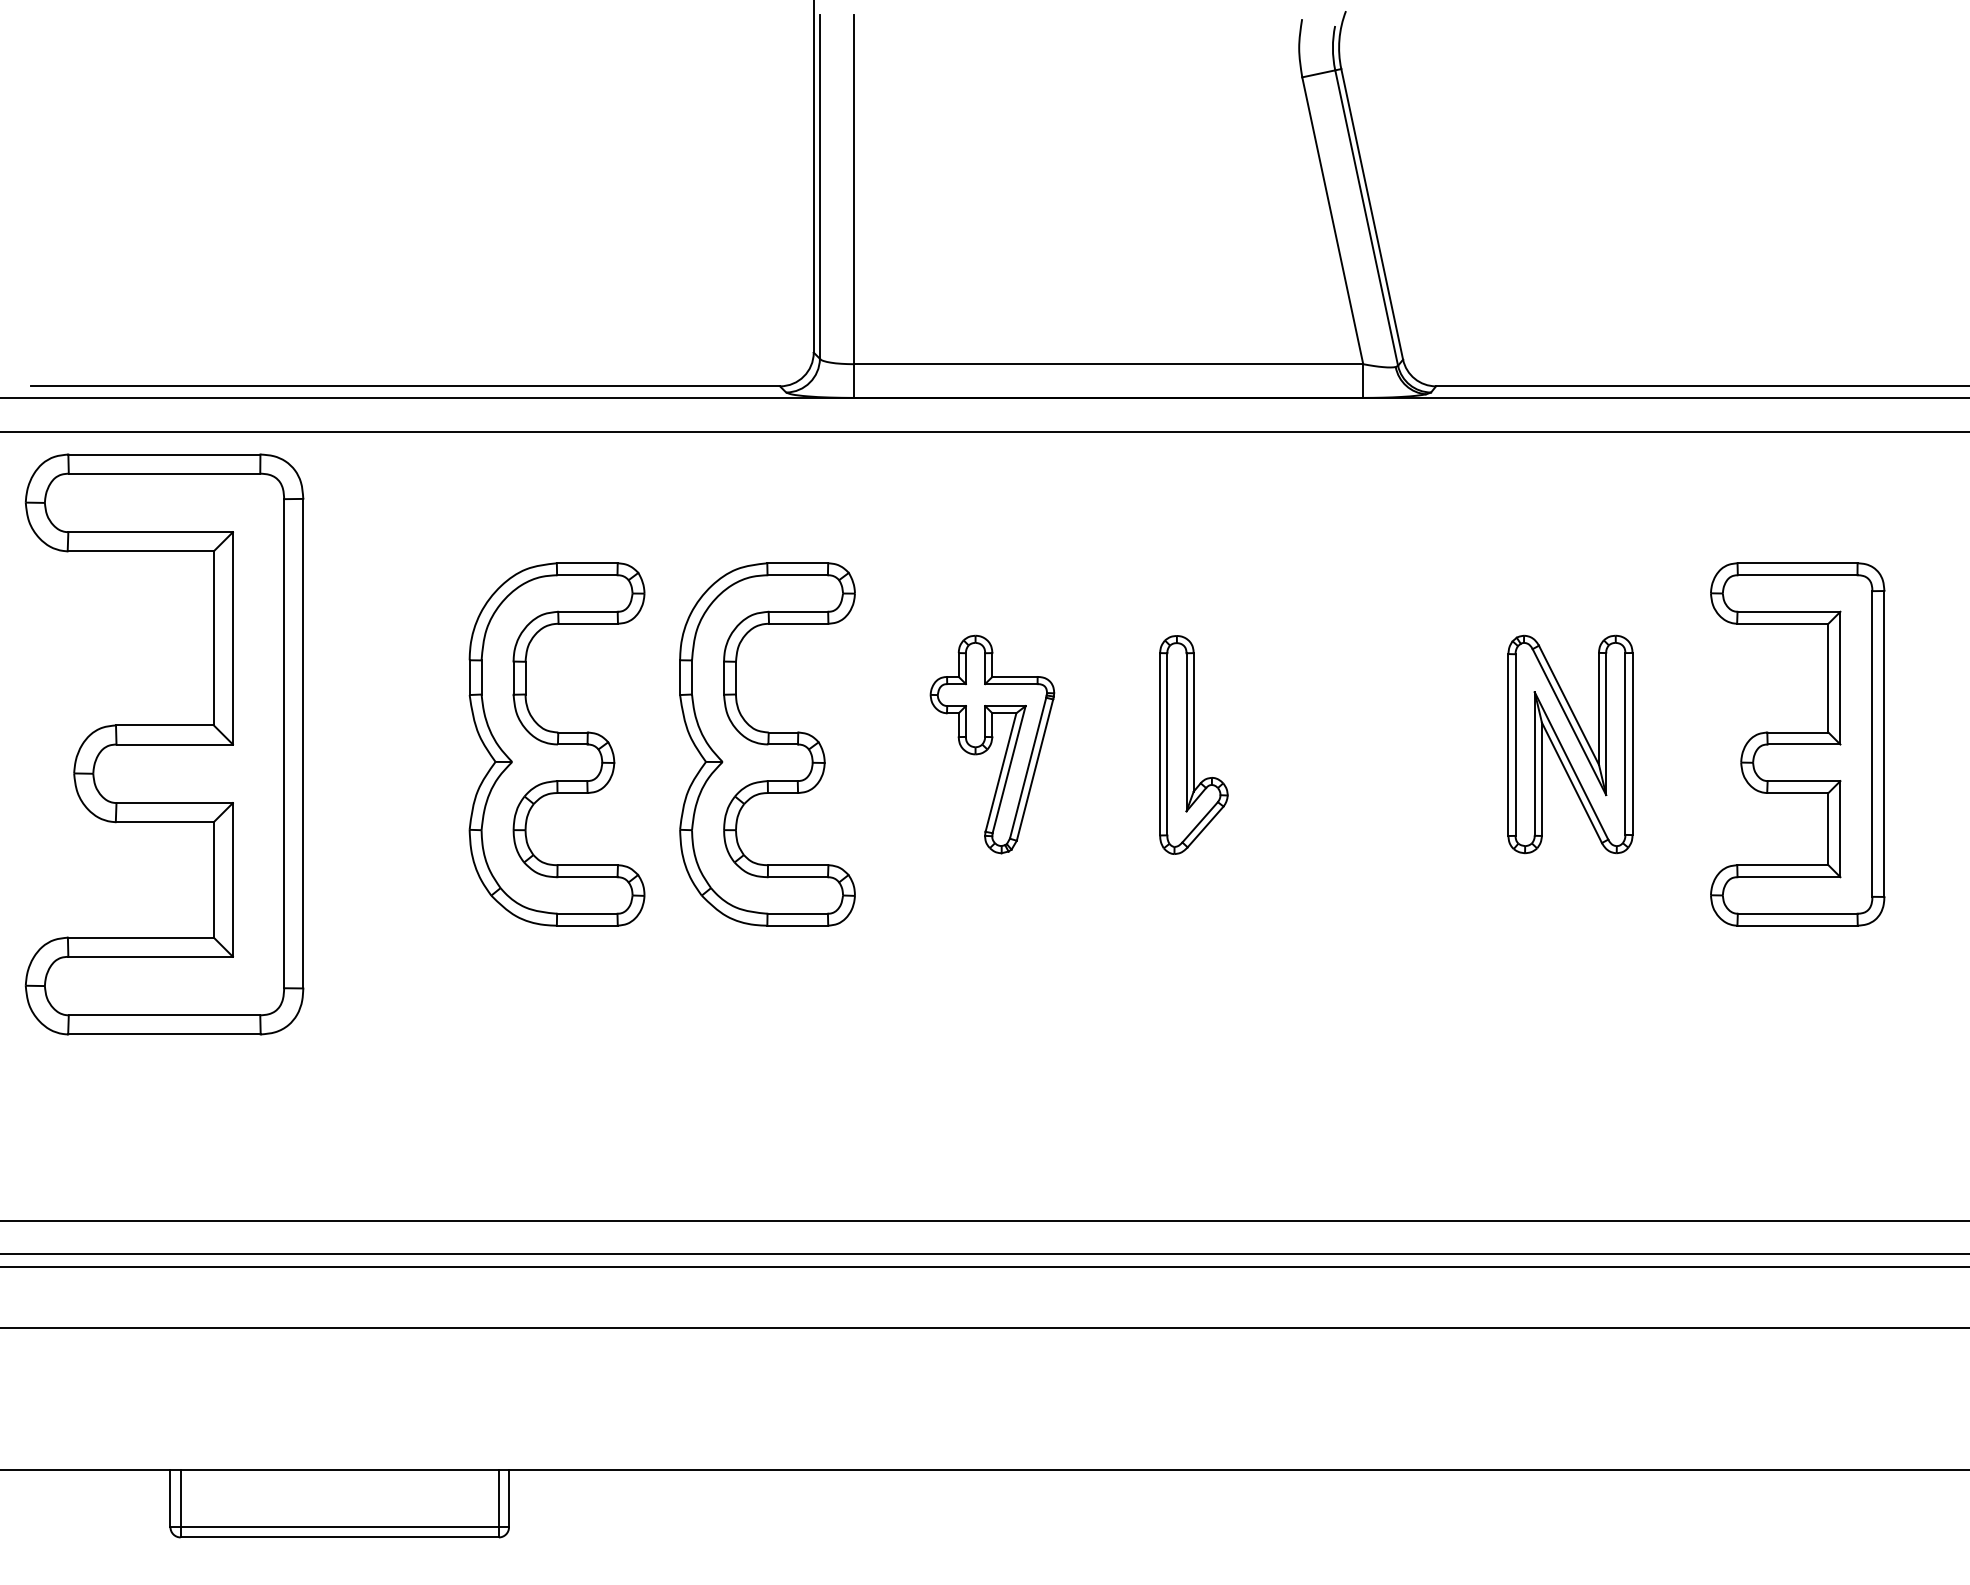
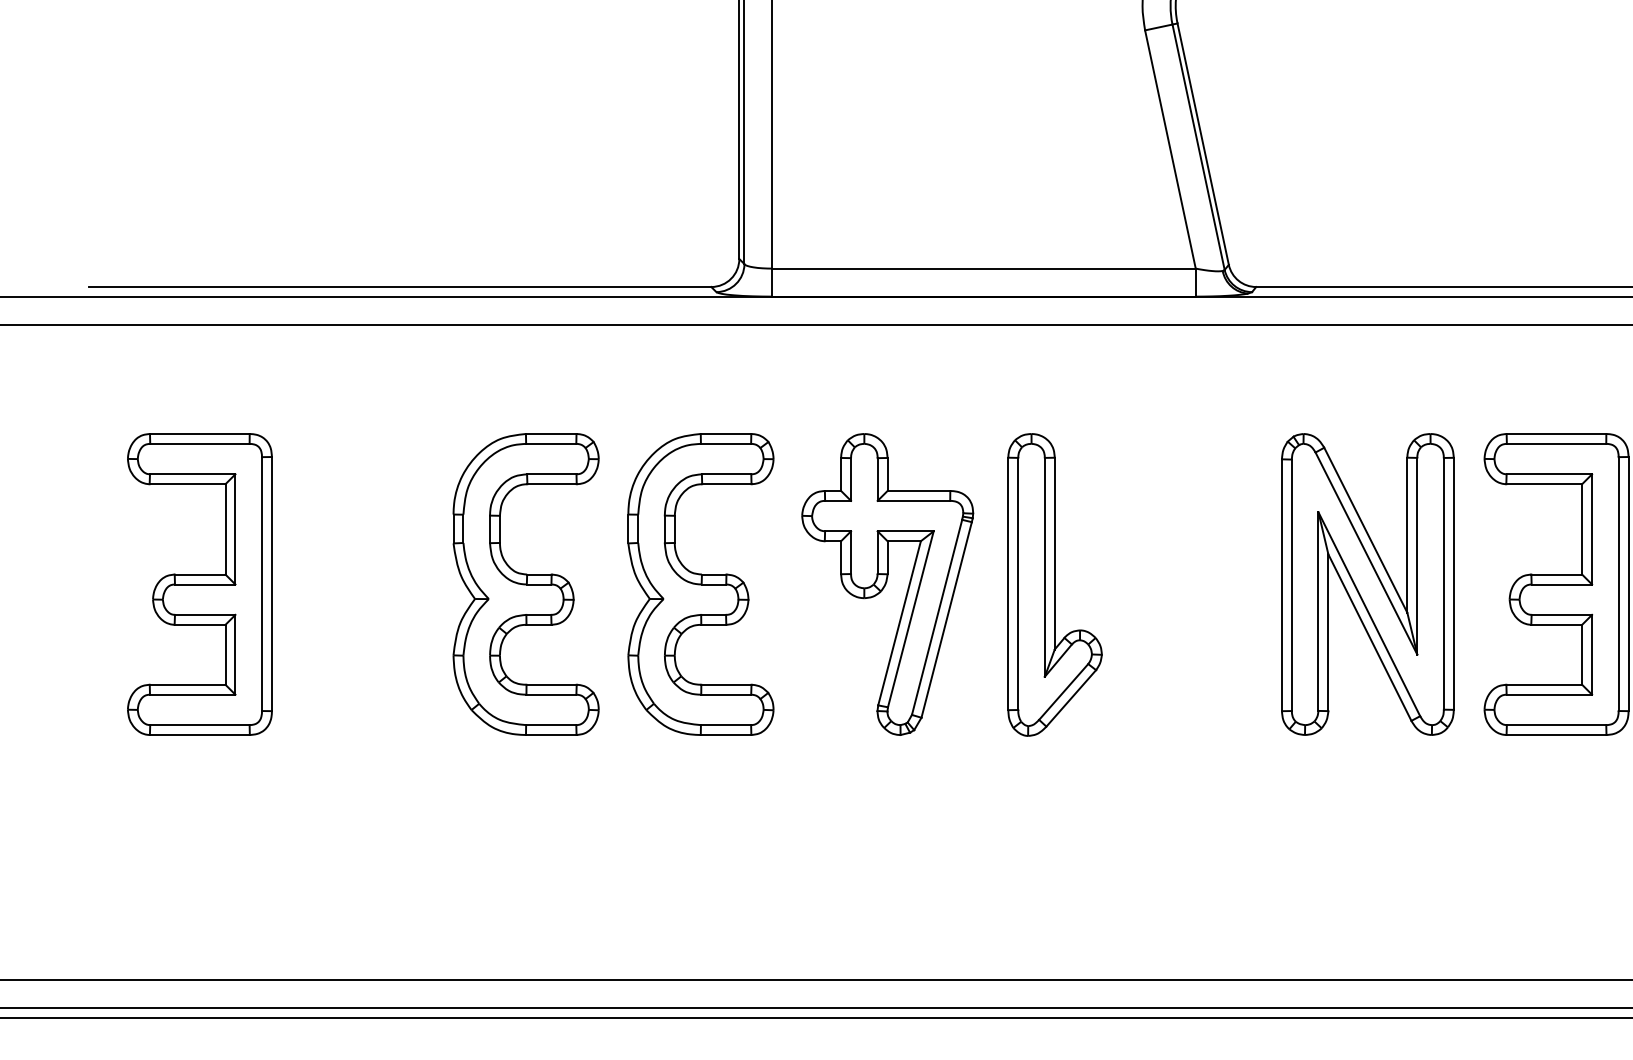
part: (163, 744) -> (199, 584), size x0.62
part: (992, 744) -> (887, 584), size x1.67
part: (1193, 744) -> (1054, 584), size x1.67
part: (1570, 744) -> (1367, 584), size x1.67

